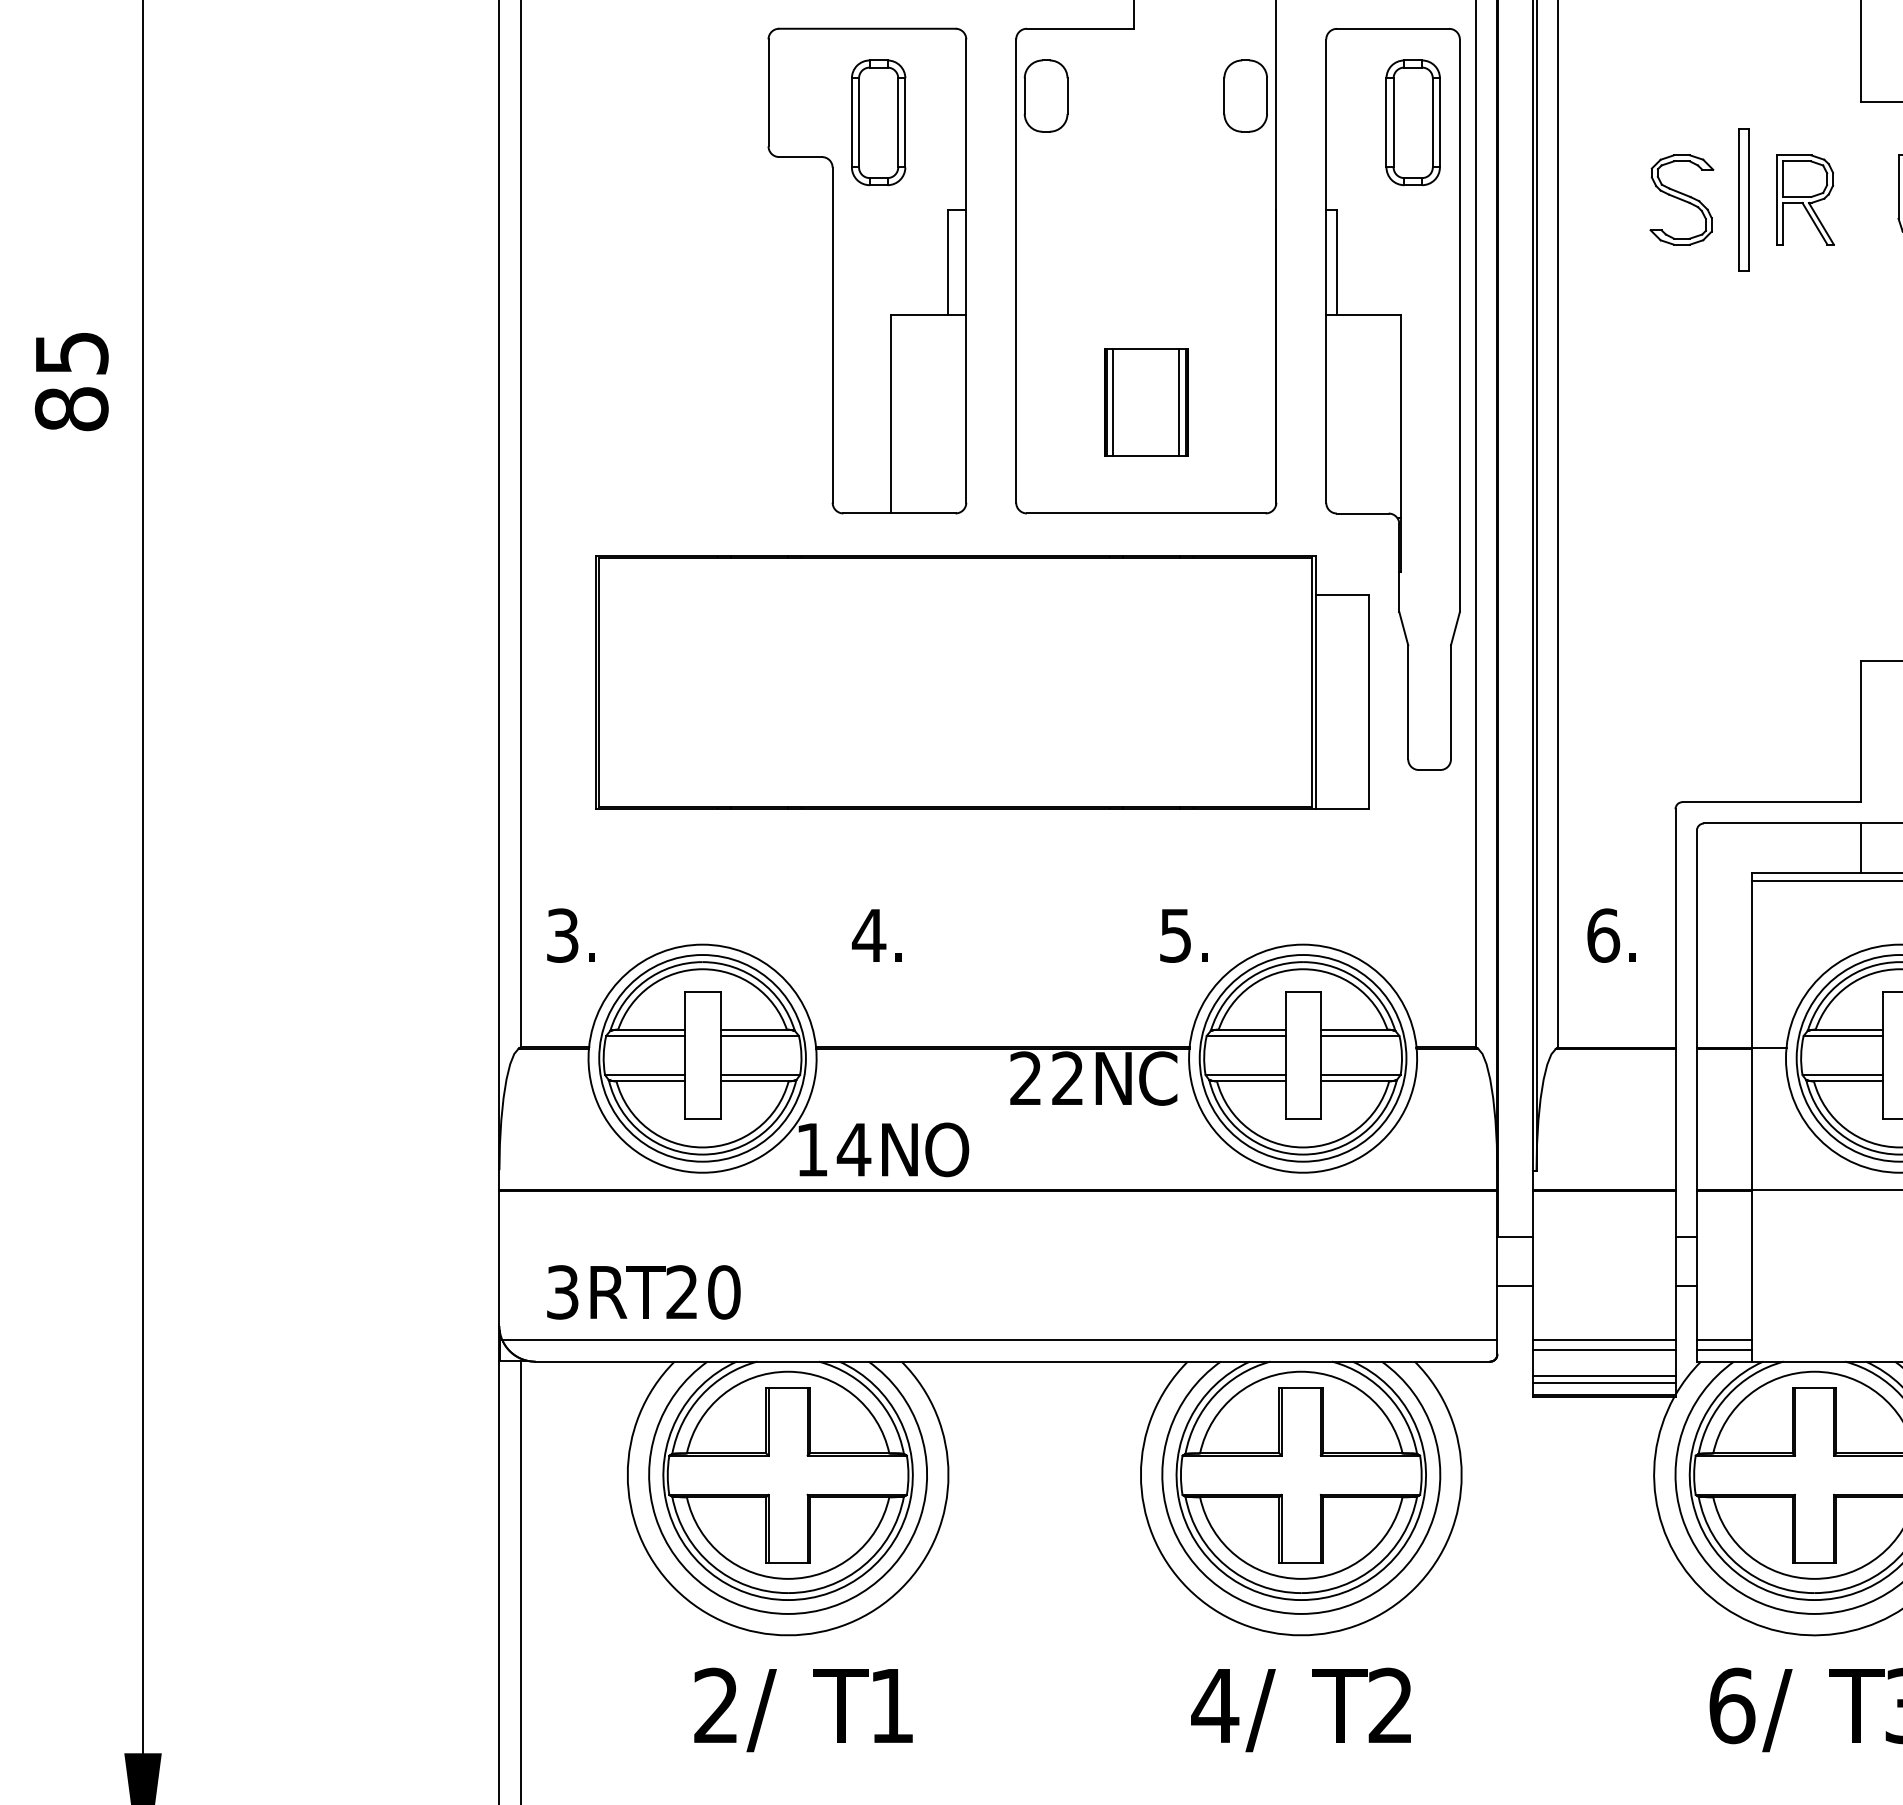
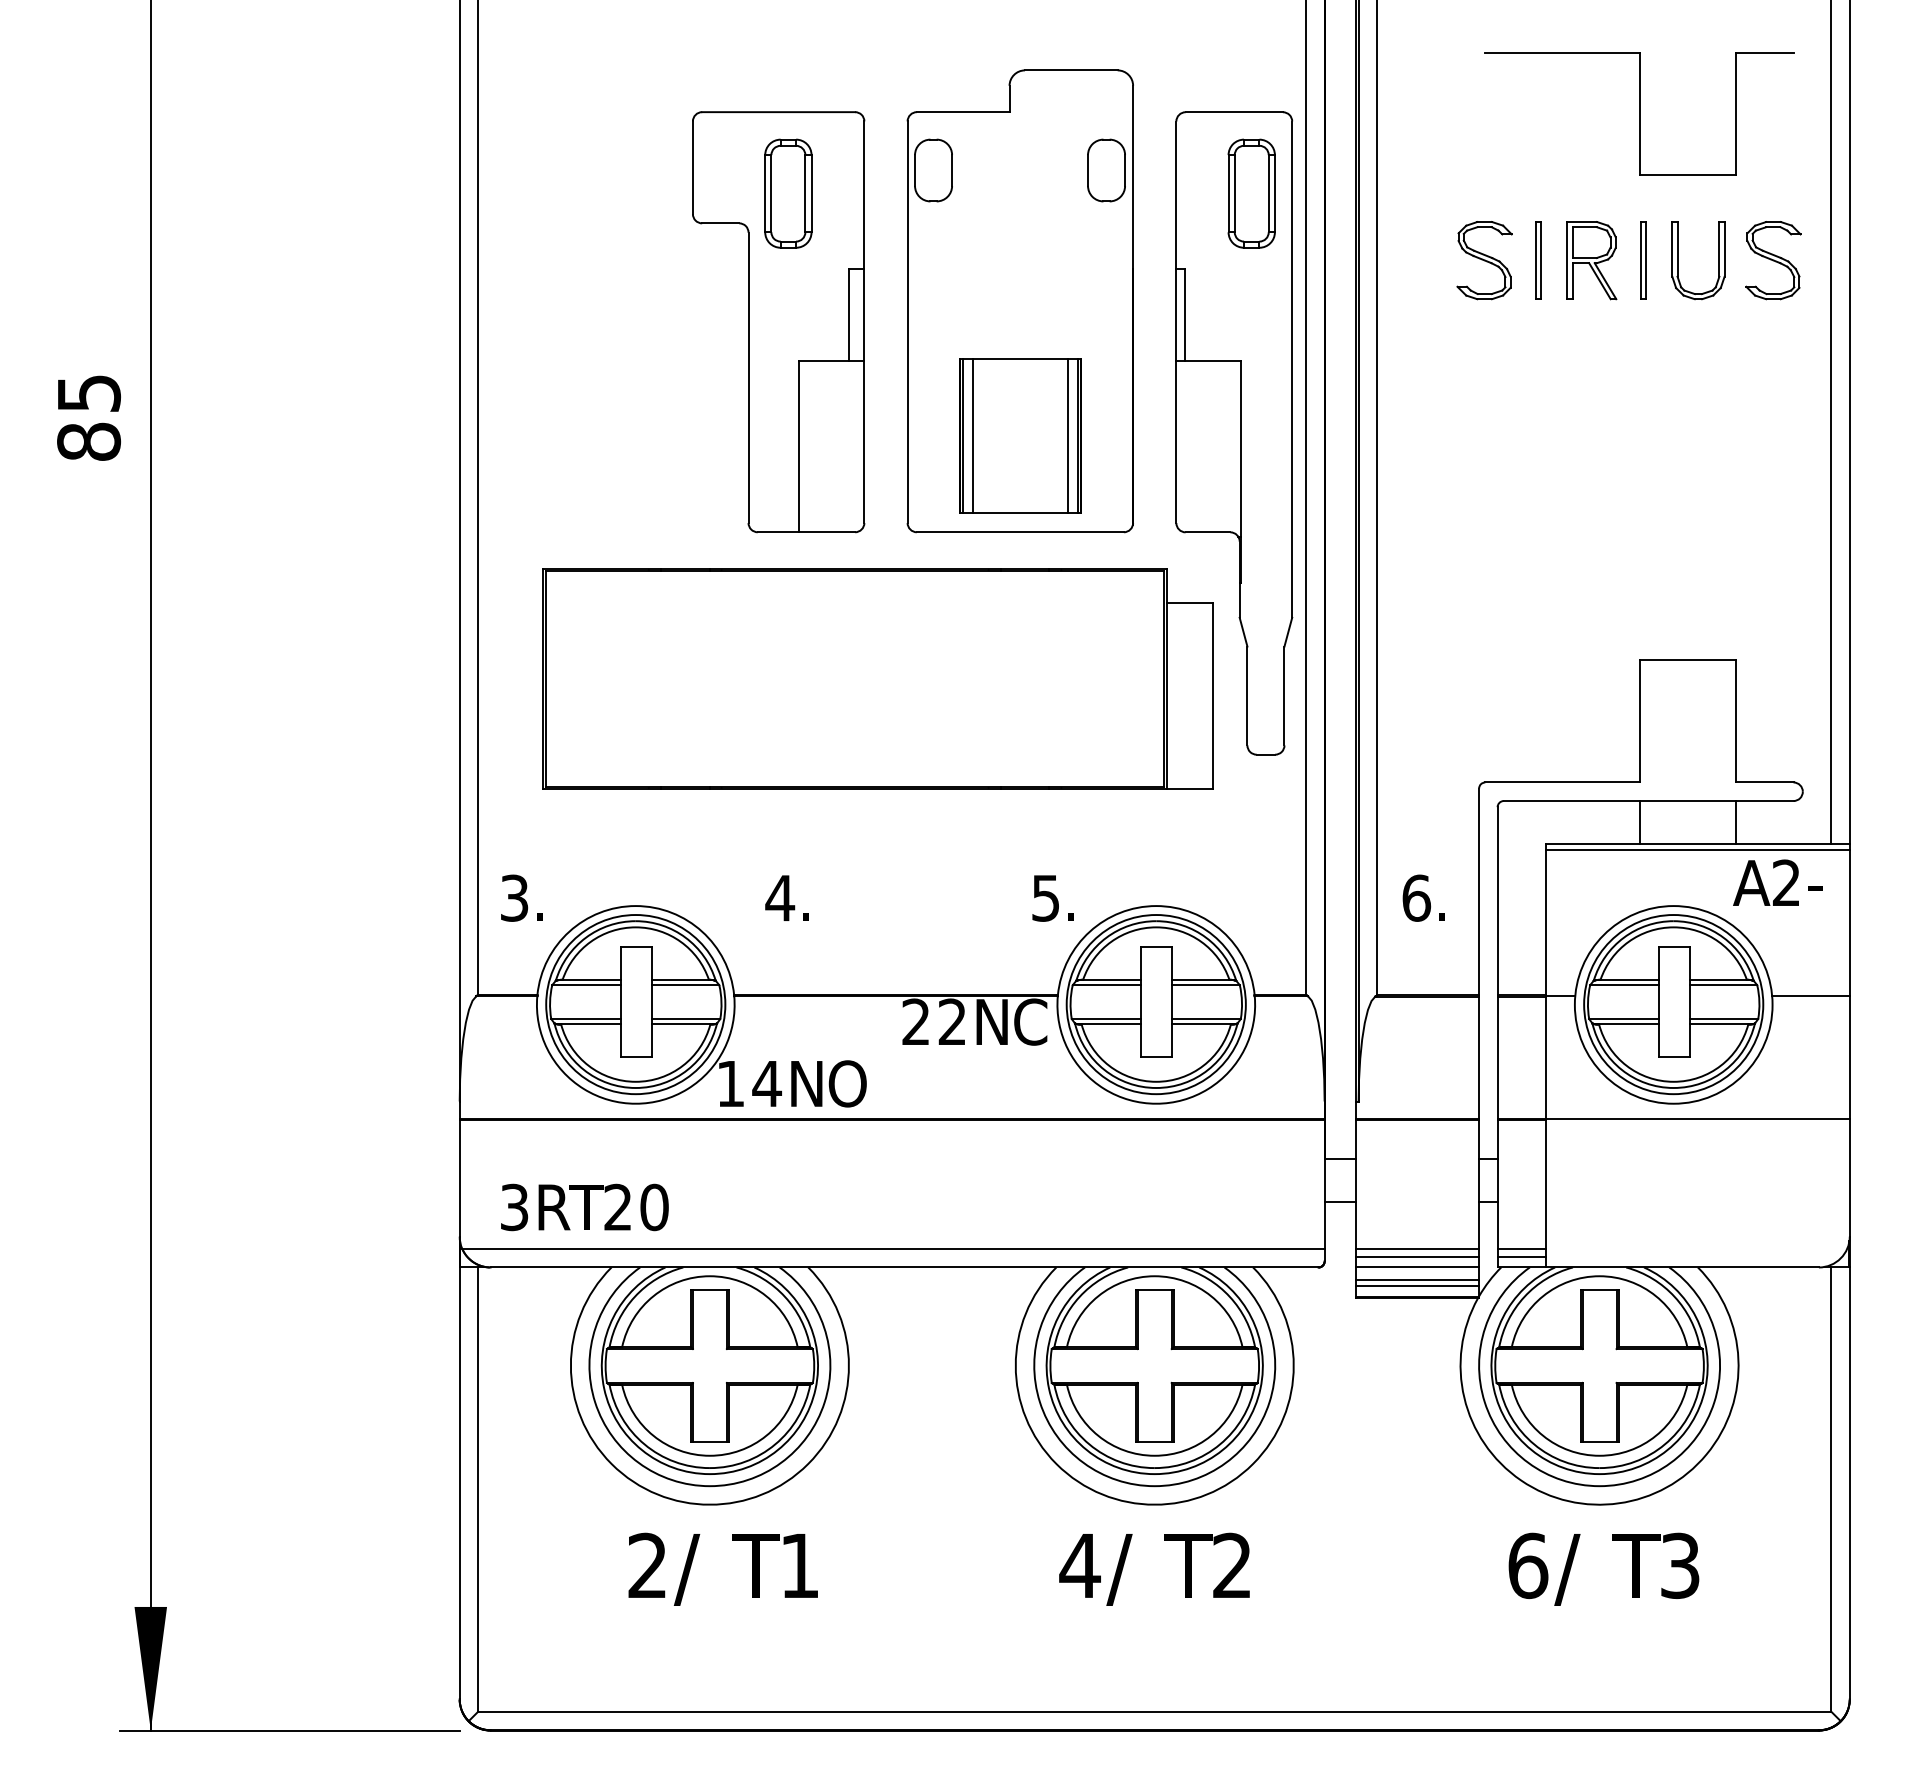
part: (1744, 199) -> (1538, 260), size x0.62
part: (1865, 199) -> (1643, 260), added
part: (1146, 401) -> (1020, 435), size x1.67
line: (1604, 1361) -> (1417, 1267), added

